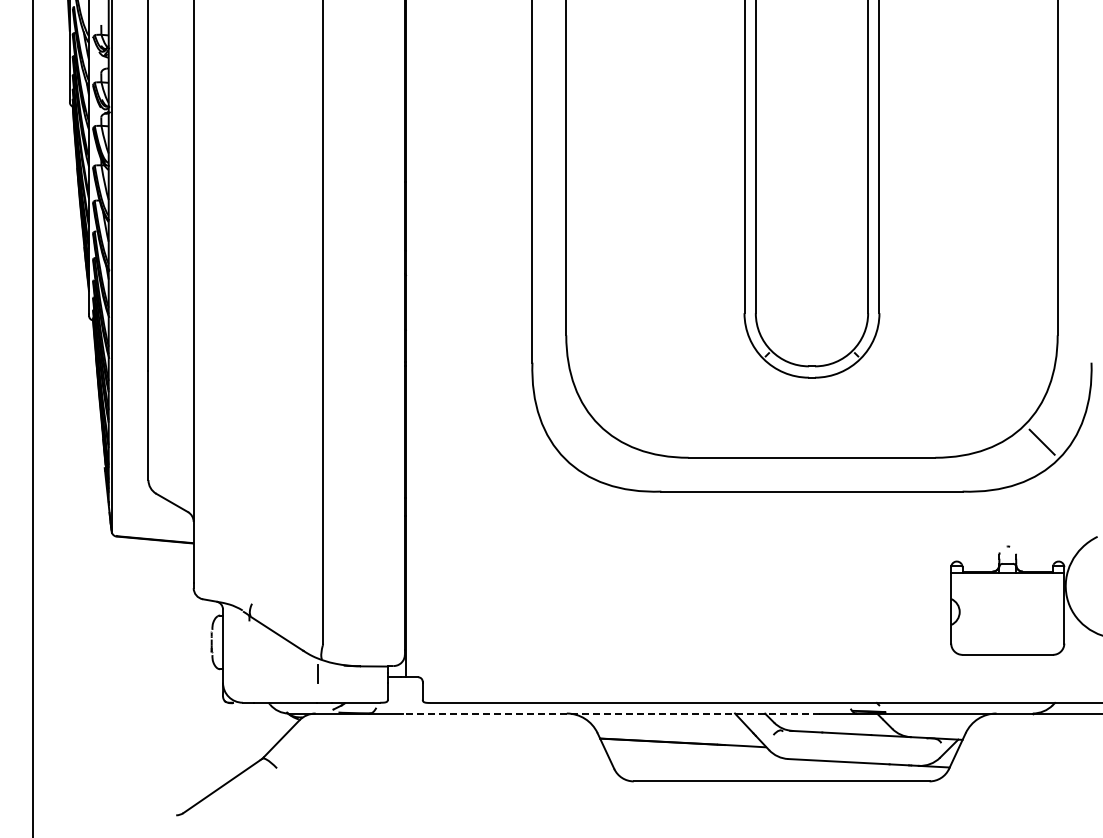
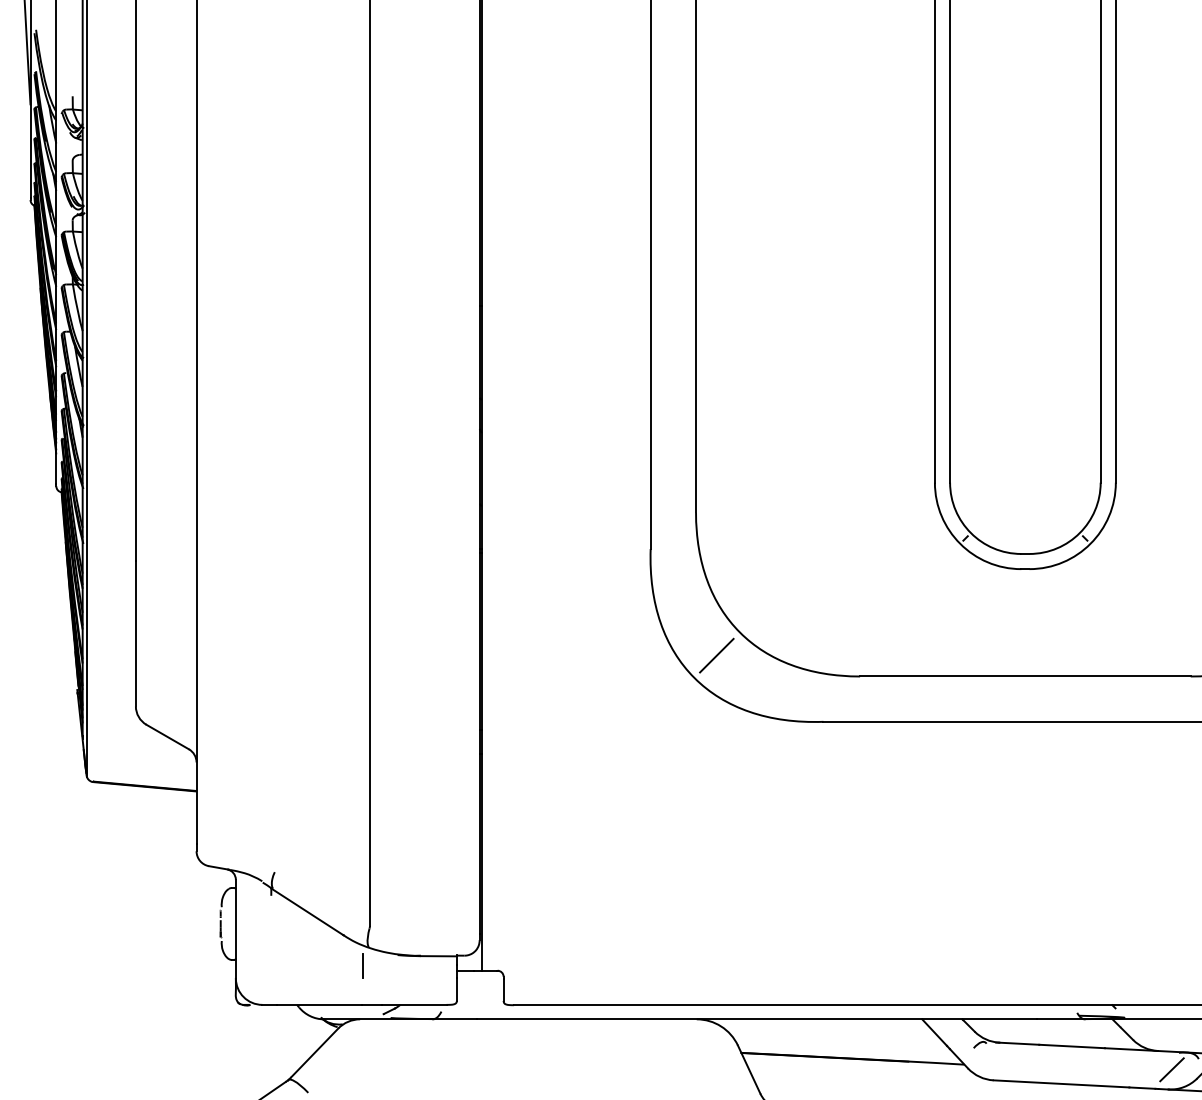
line: (581, 441) -> (716, 654), added
line: (611, 713) -> (756, 1019), dashed -> solid
line: (921, 750) -> (1172, 1068), added

